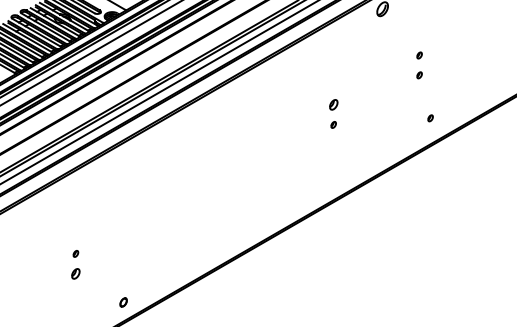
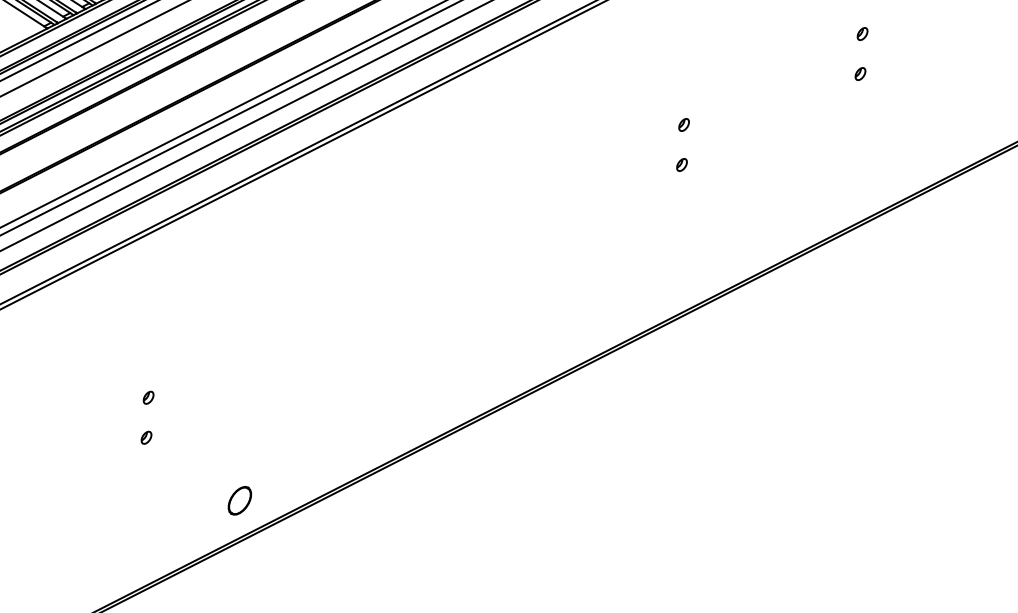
part: (333, 105) -> (683, 125), size x0.62
part: (430, 118) -> (877, 162), removed
part: (75, 273) -> (145, 437), size x0.62
part: (123, 302) -> (239, 500), size x1.67

